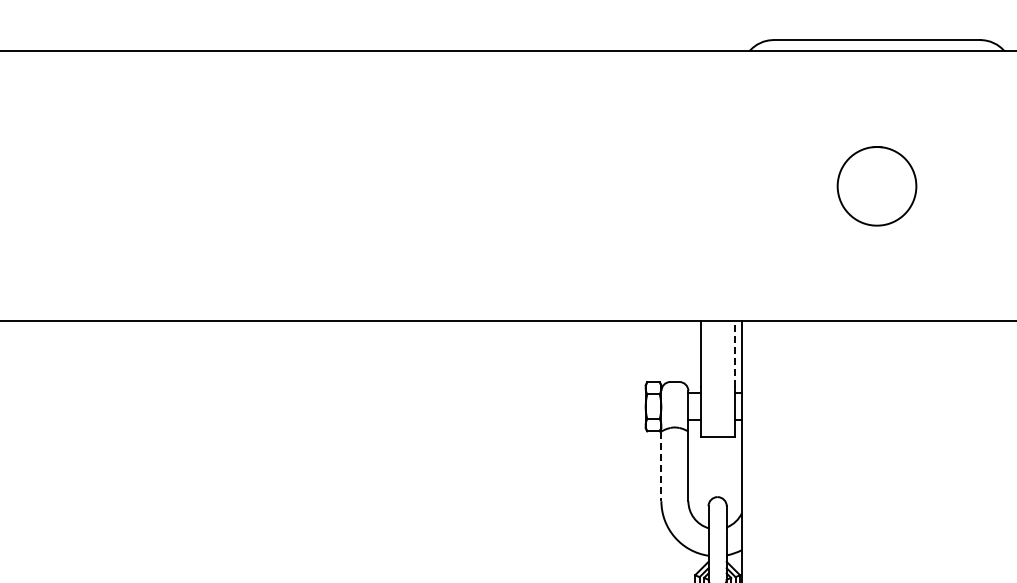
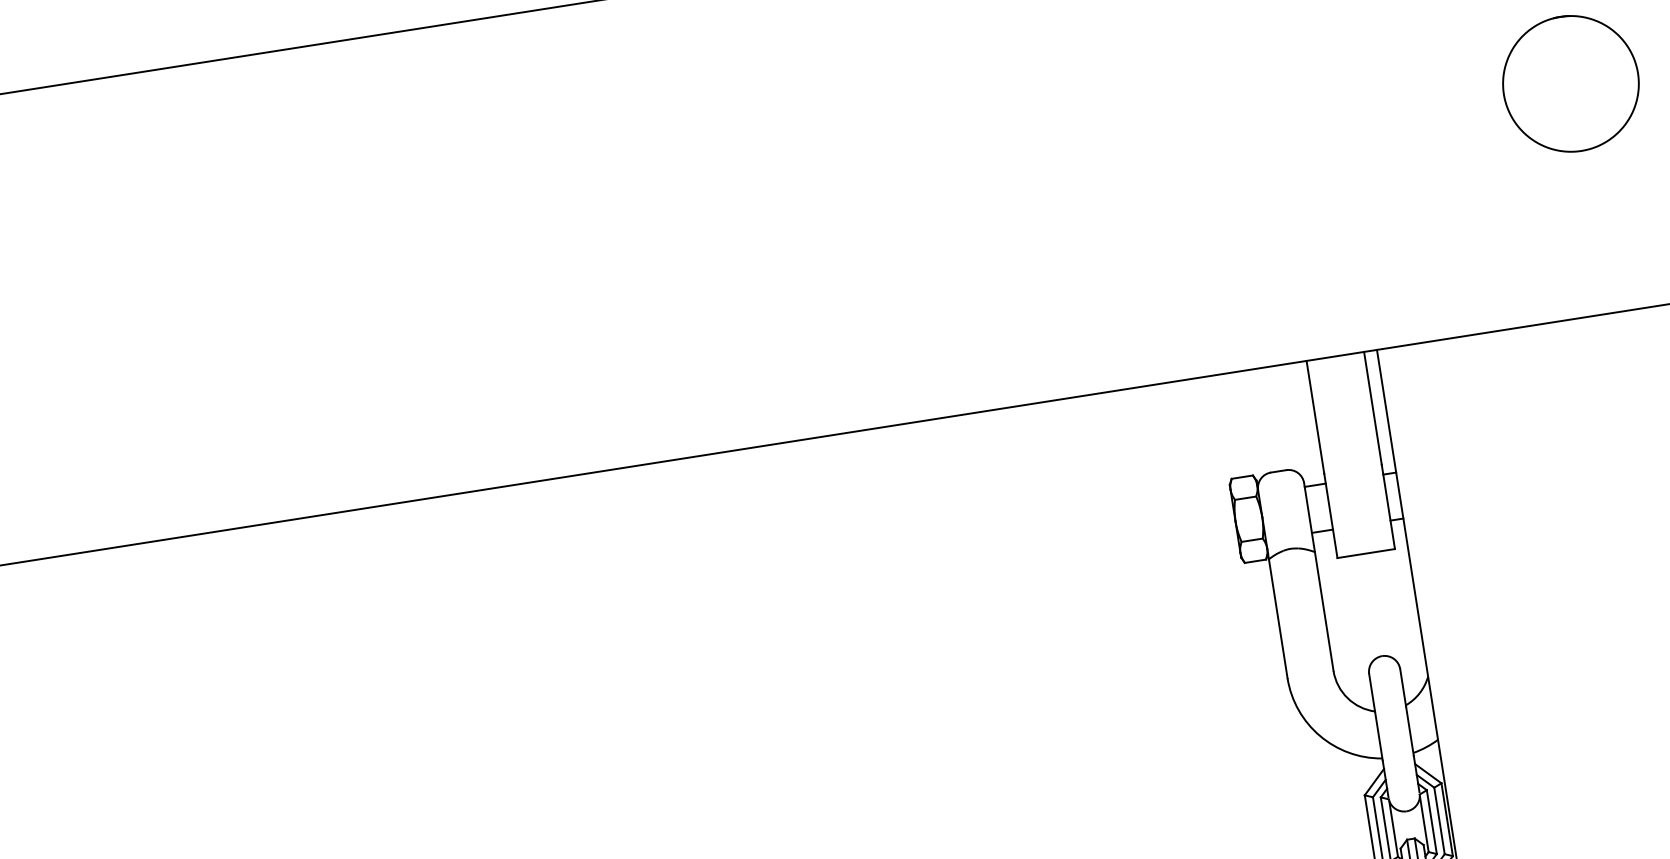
line: (734, 353) -> (1372, 406), dashed -> solid
line: (661, 466) -> (1278, 618), dashed -> solid

